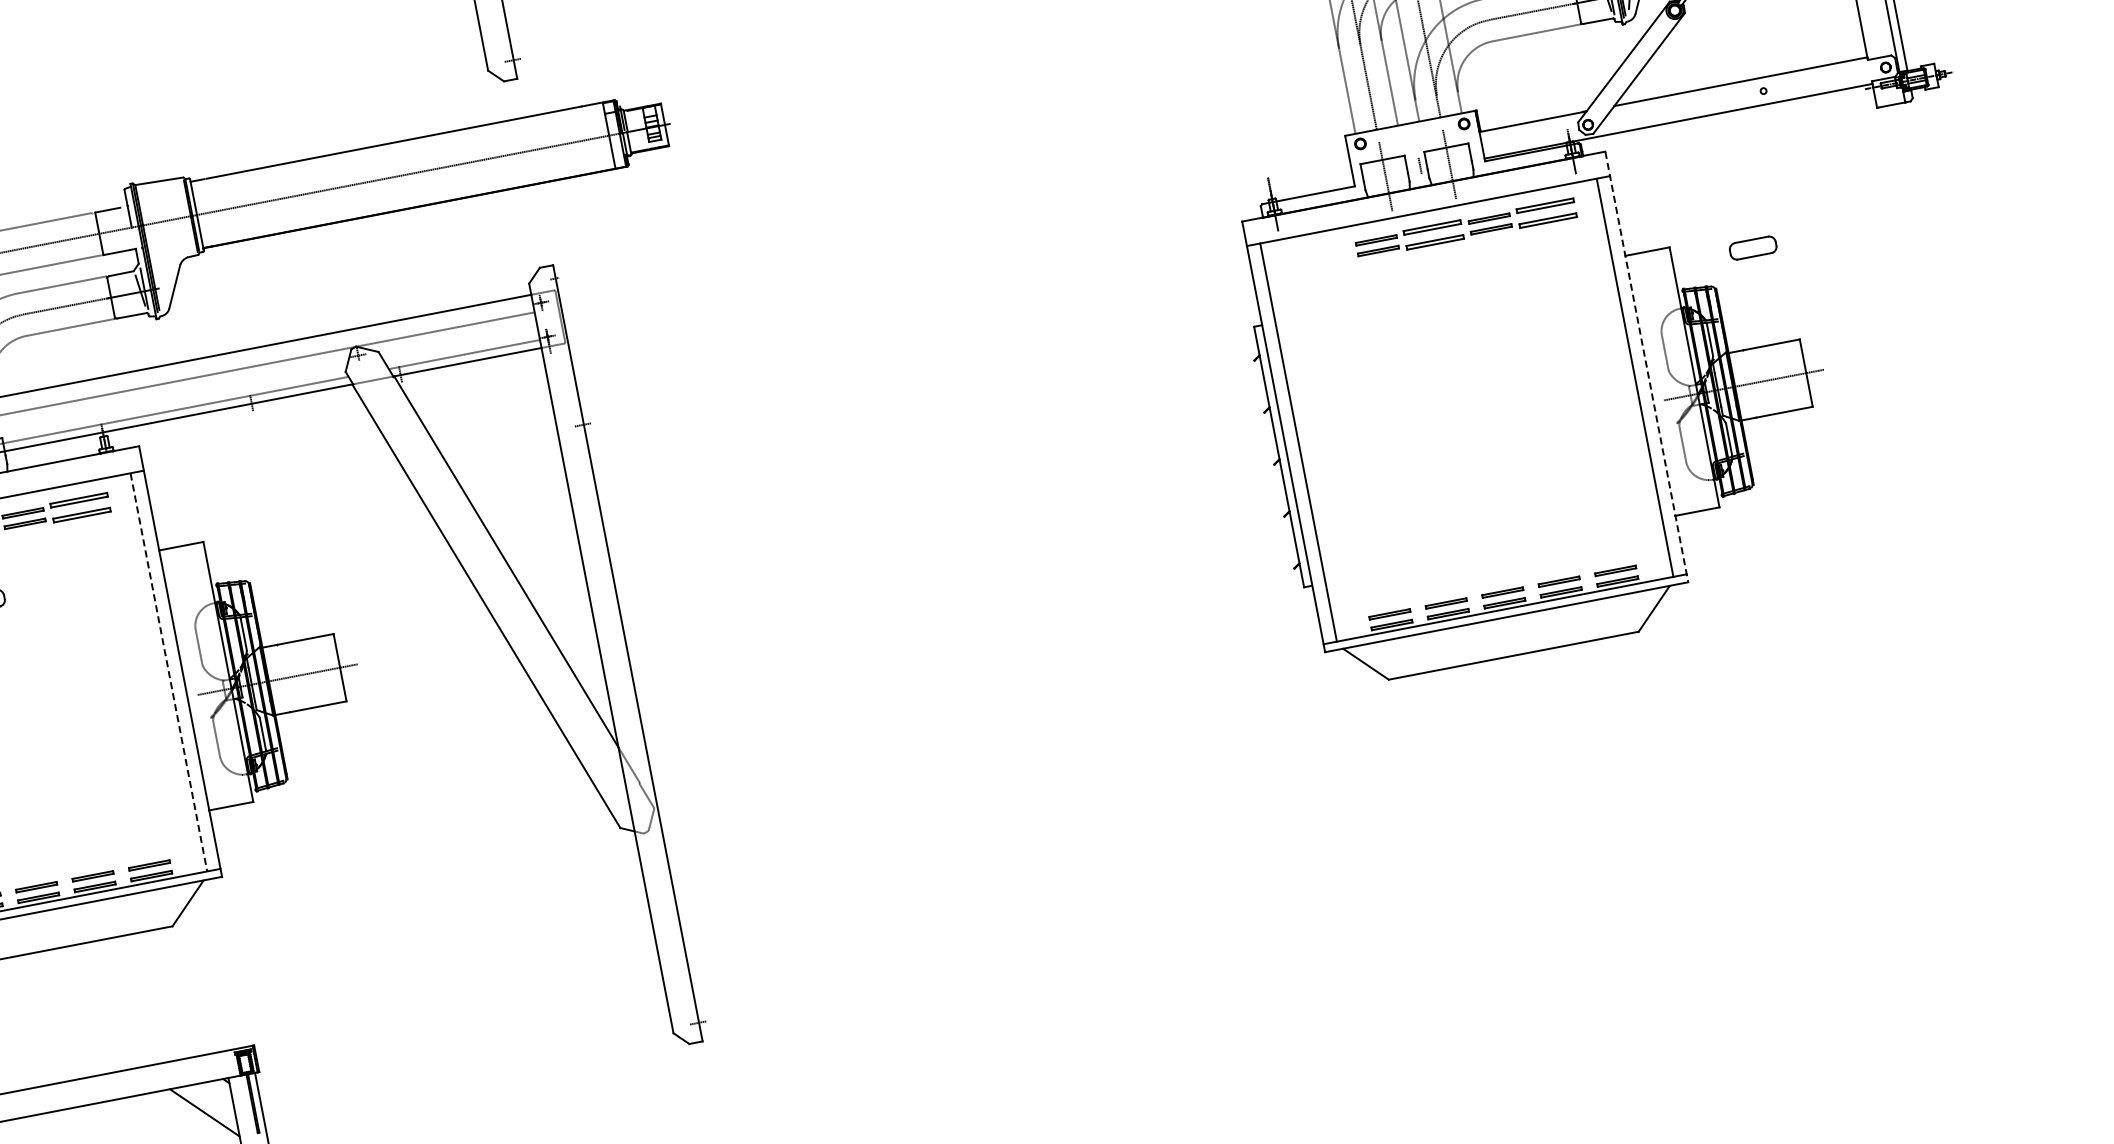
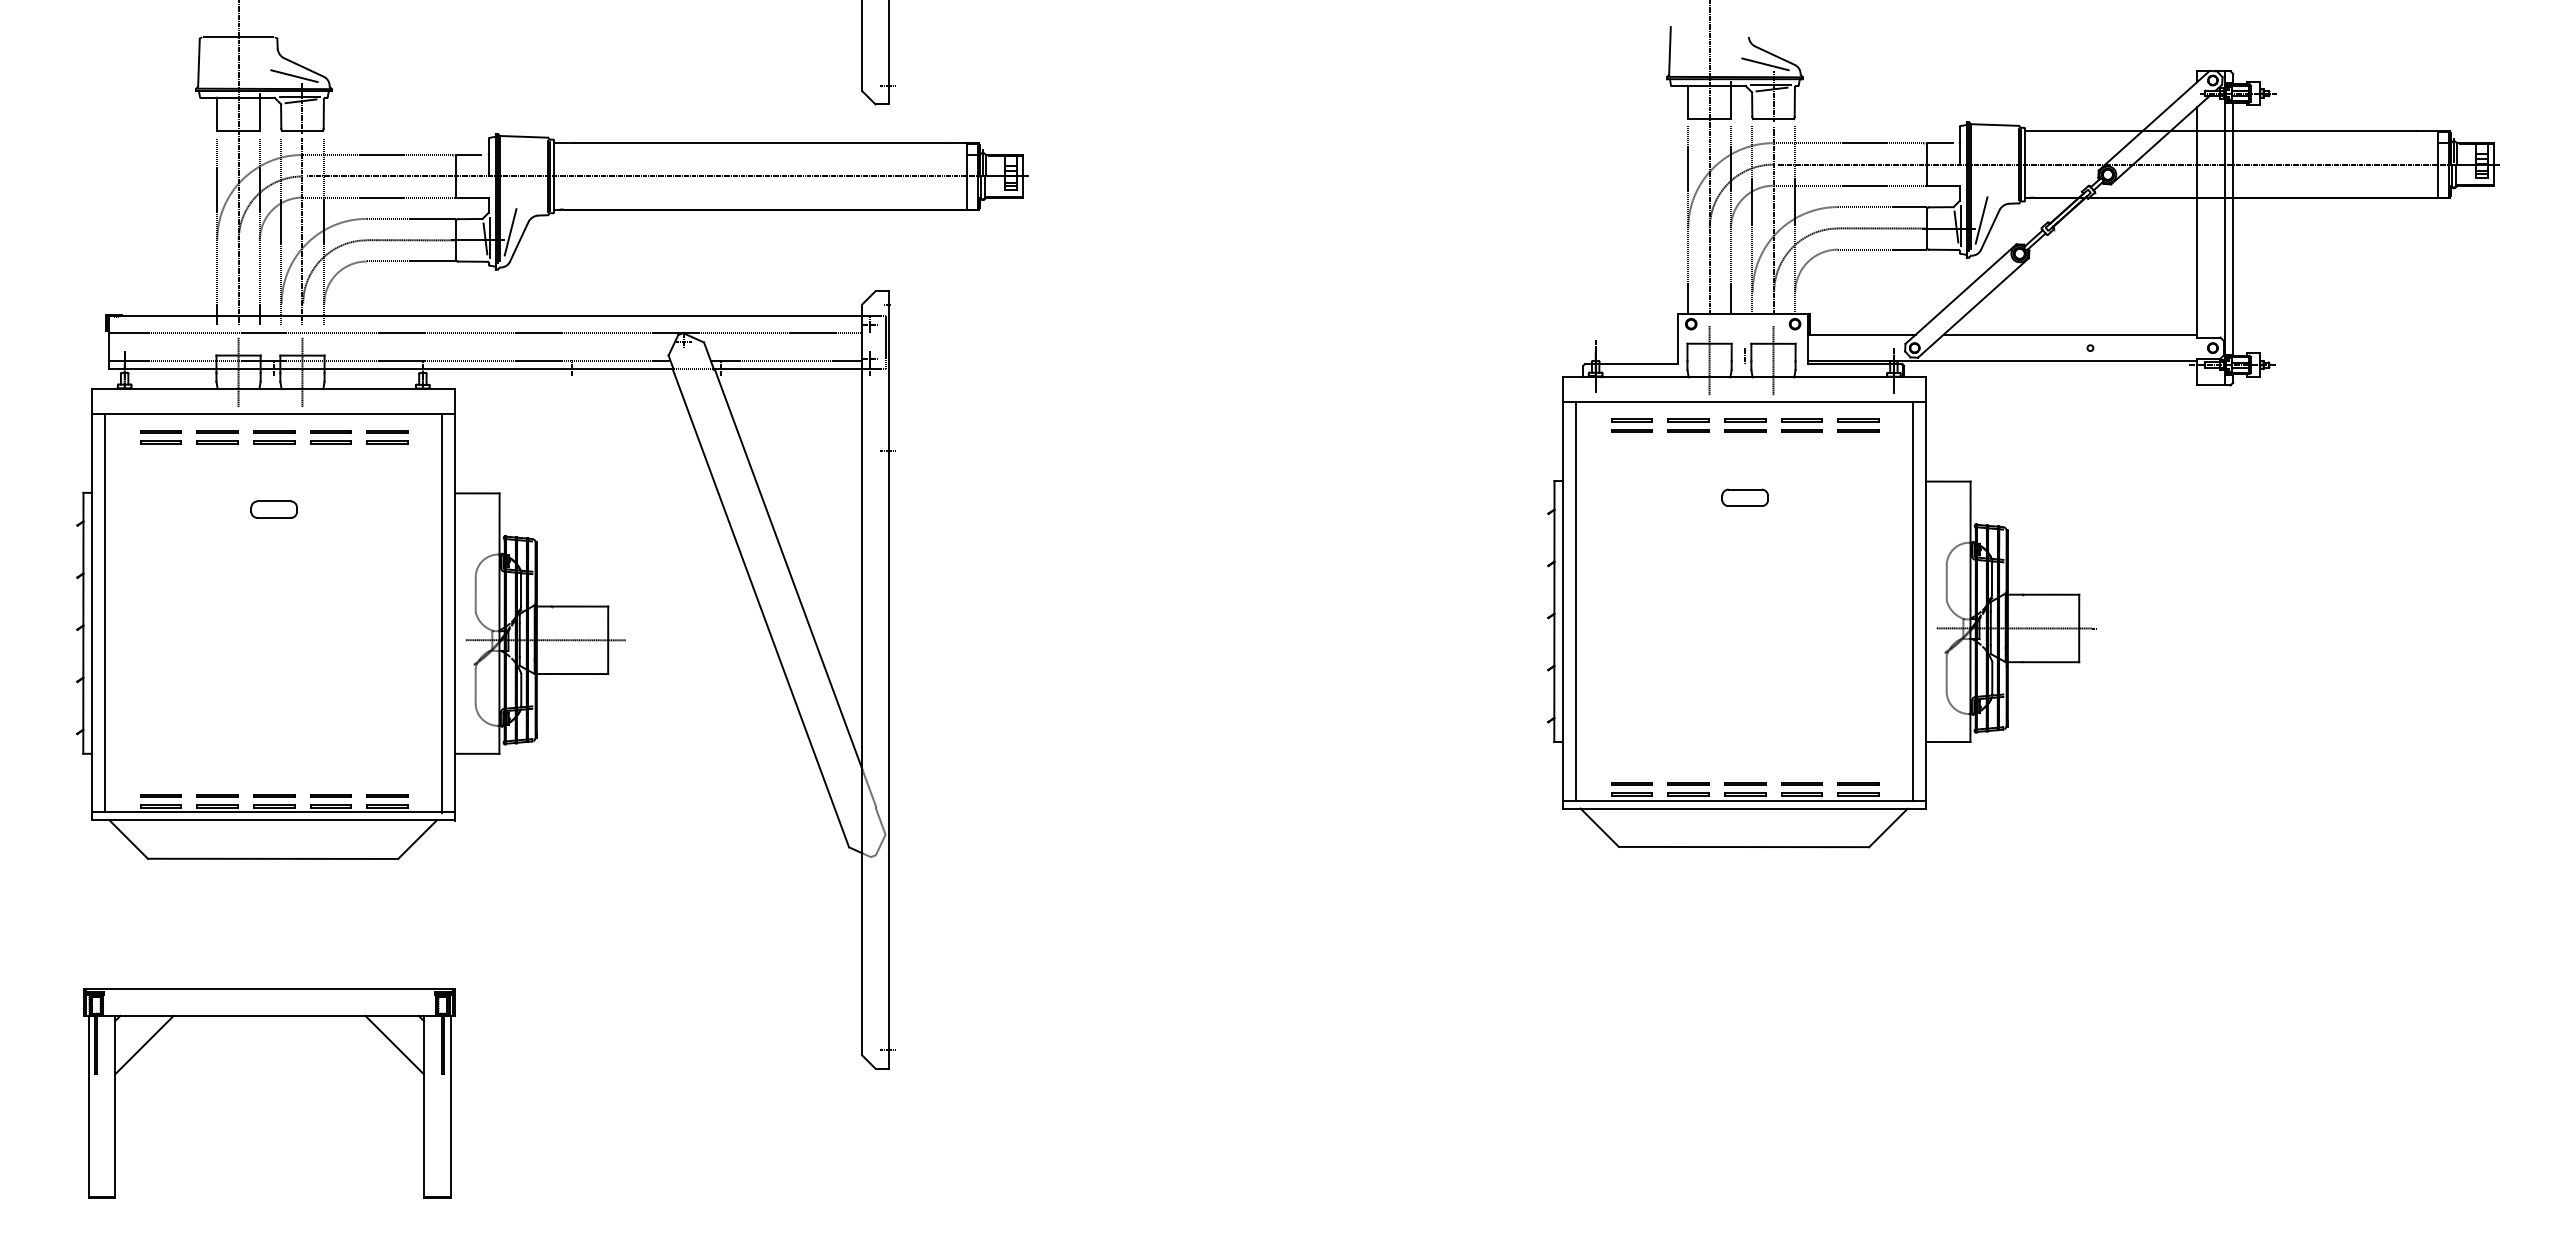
part: (1546, 212) -> (1858, 425), size x0.71
part: (1434, 234) -> (1745, 425), size x0.71
part: (1752, 247) -> (1744, 497), moved
part: (1320, 256) -> (1631, 425), added
line: (164, 279) -> (510, 232), added
line: (1647, 367) -> (1926, 593), dashed -> solid
part: (80, 507) -> (387, 437), size x0.71
line: (168, 672) -> (441, 613), dashed -> solid

